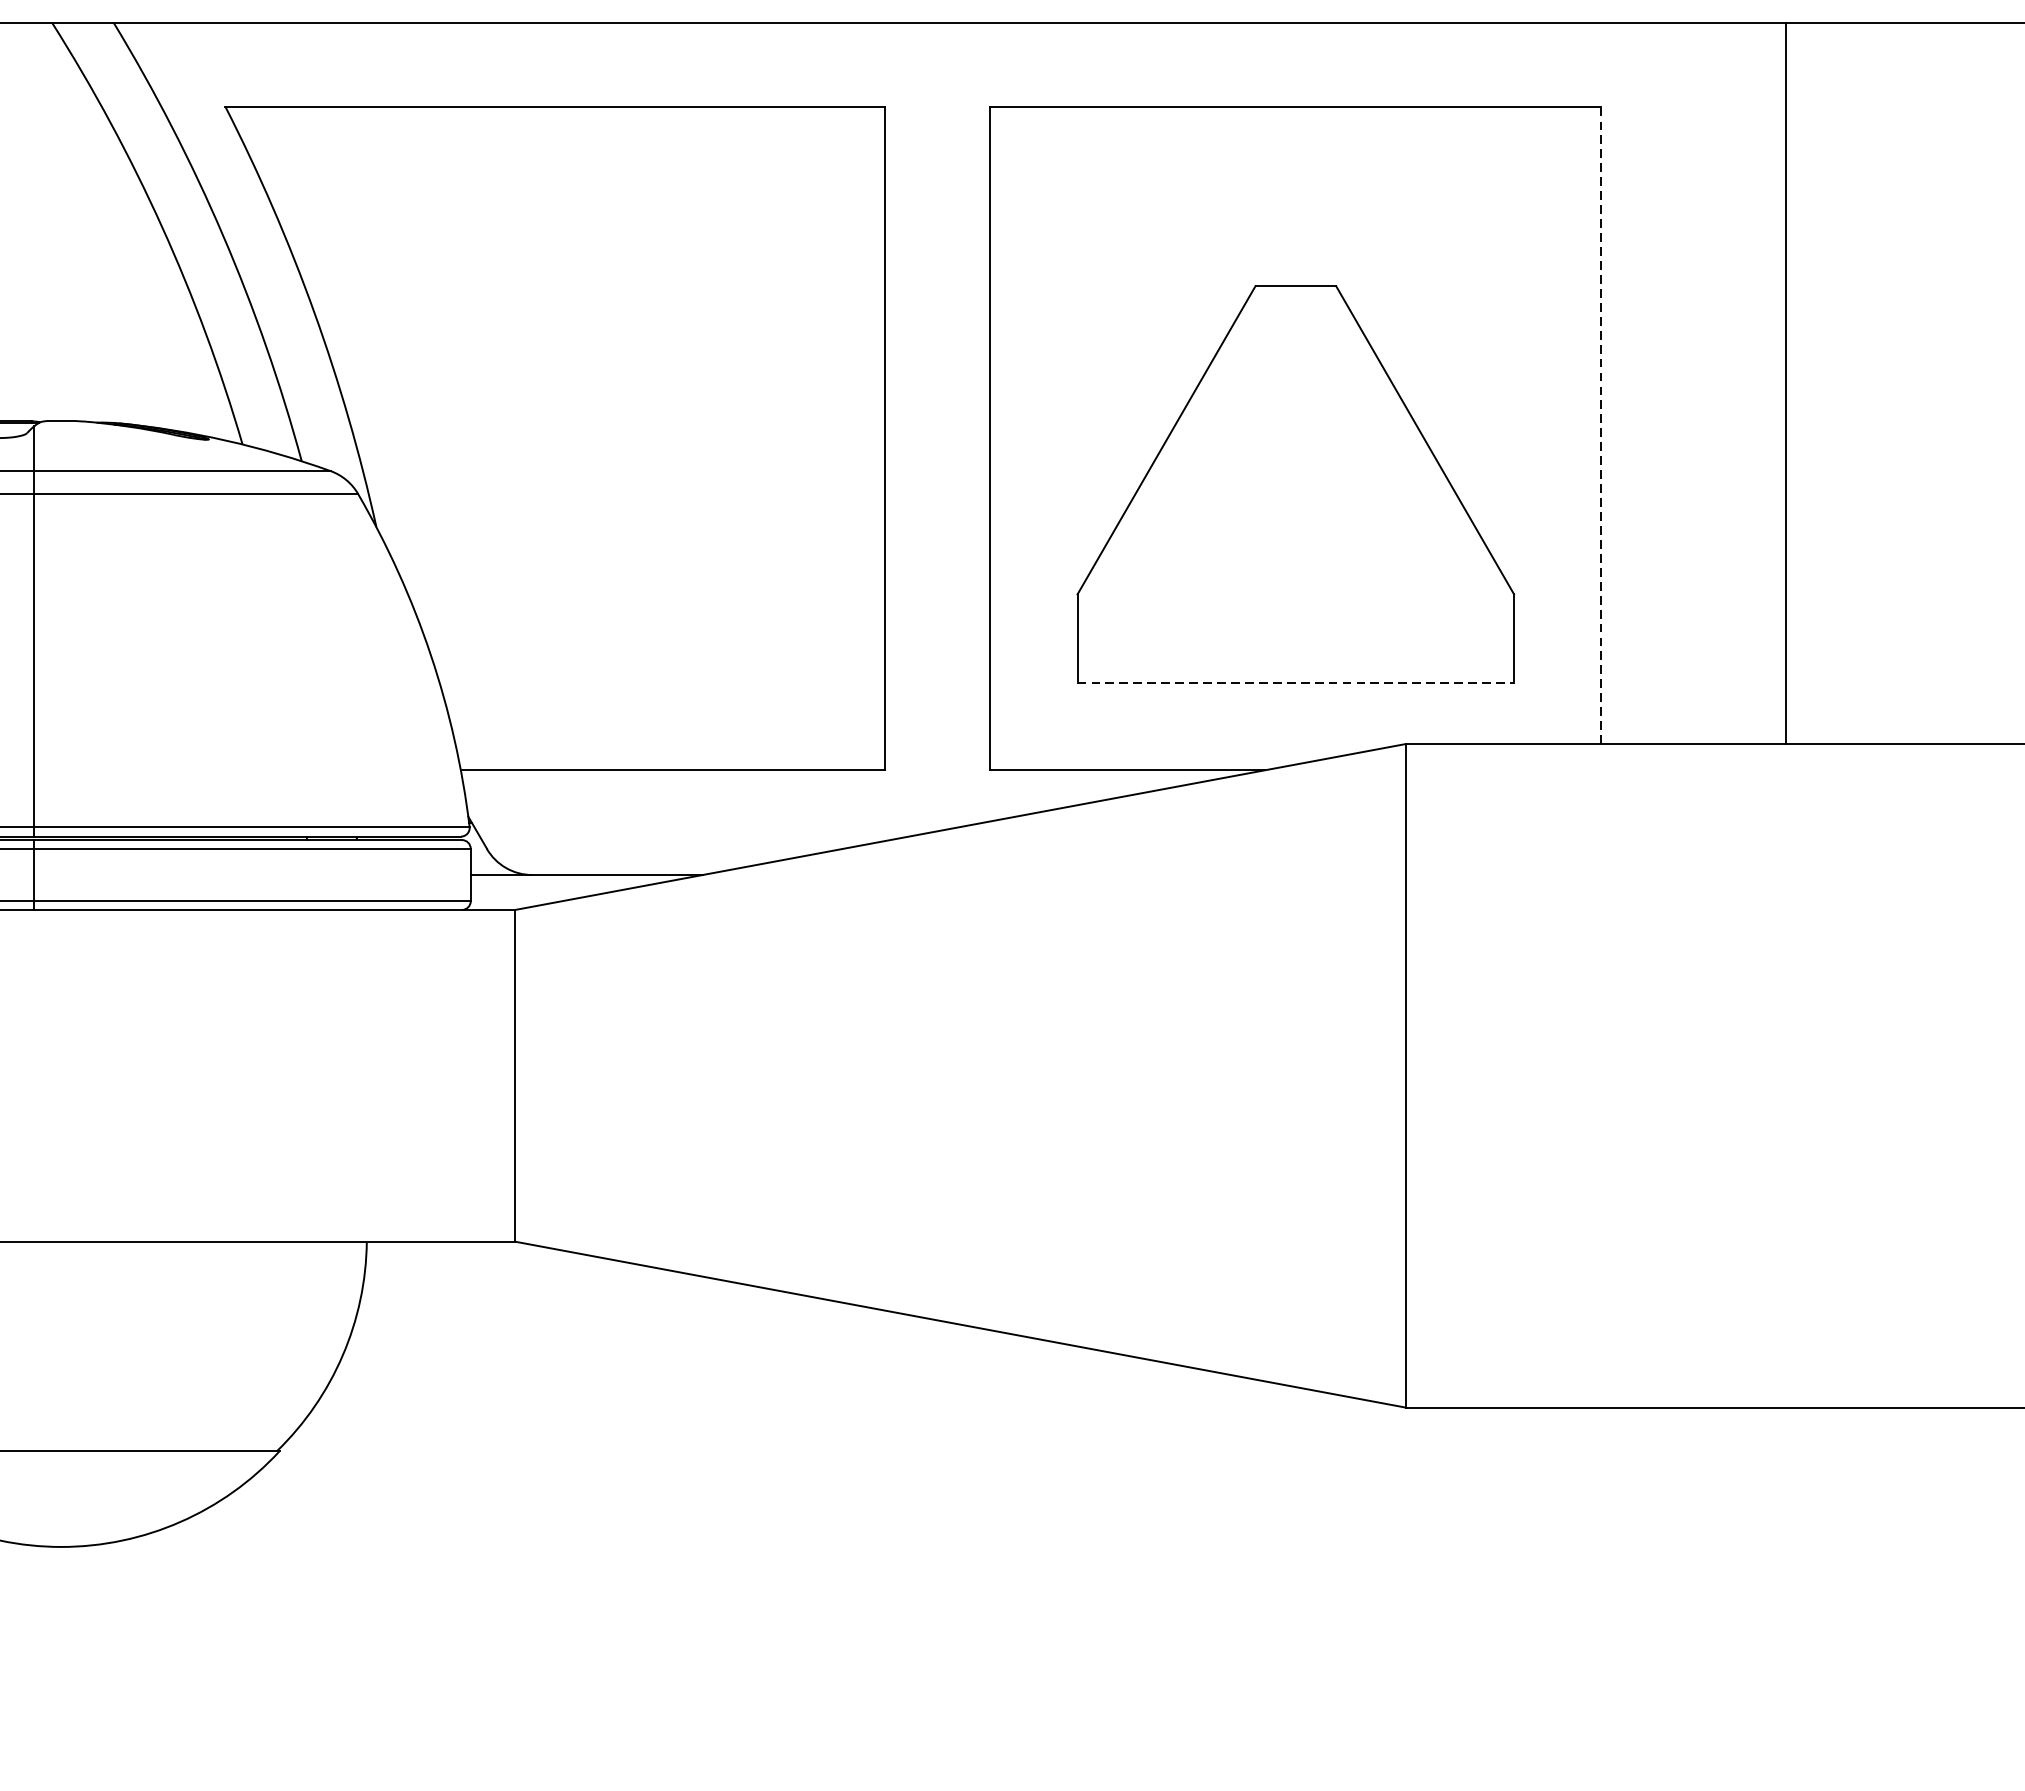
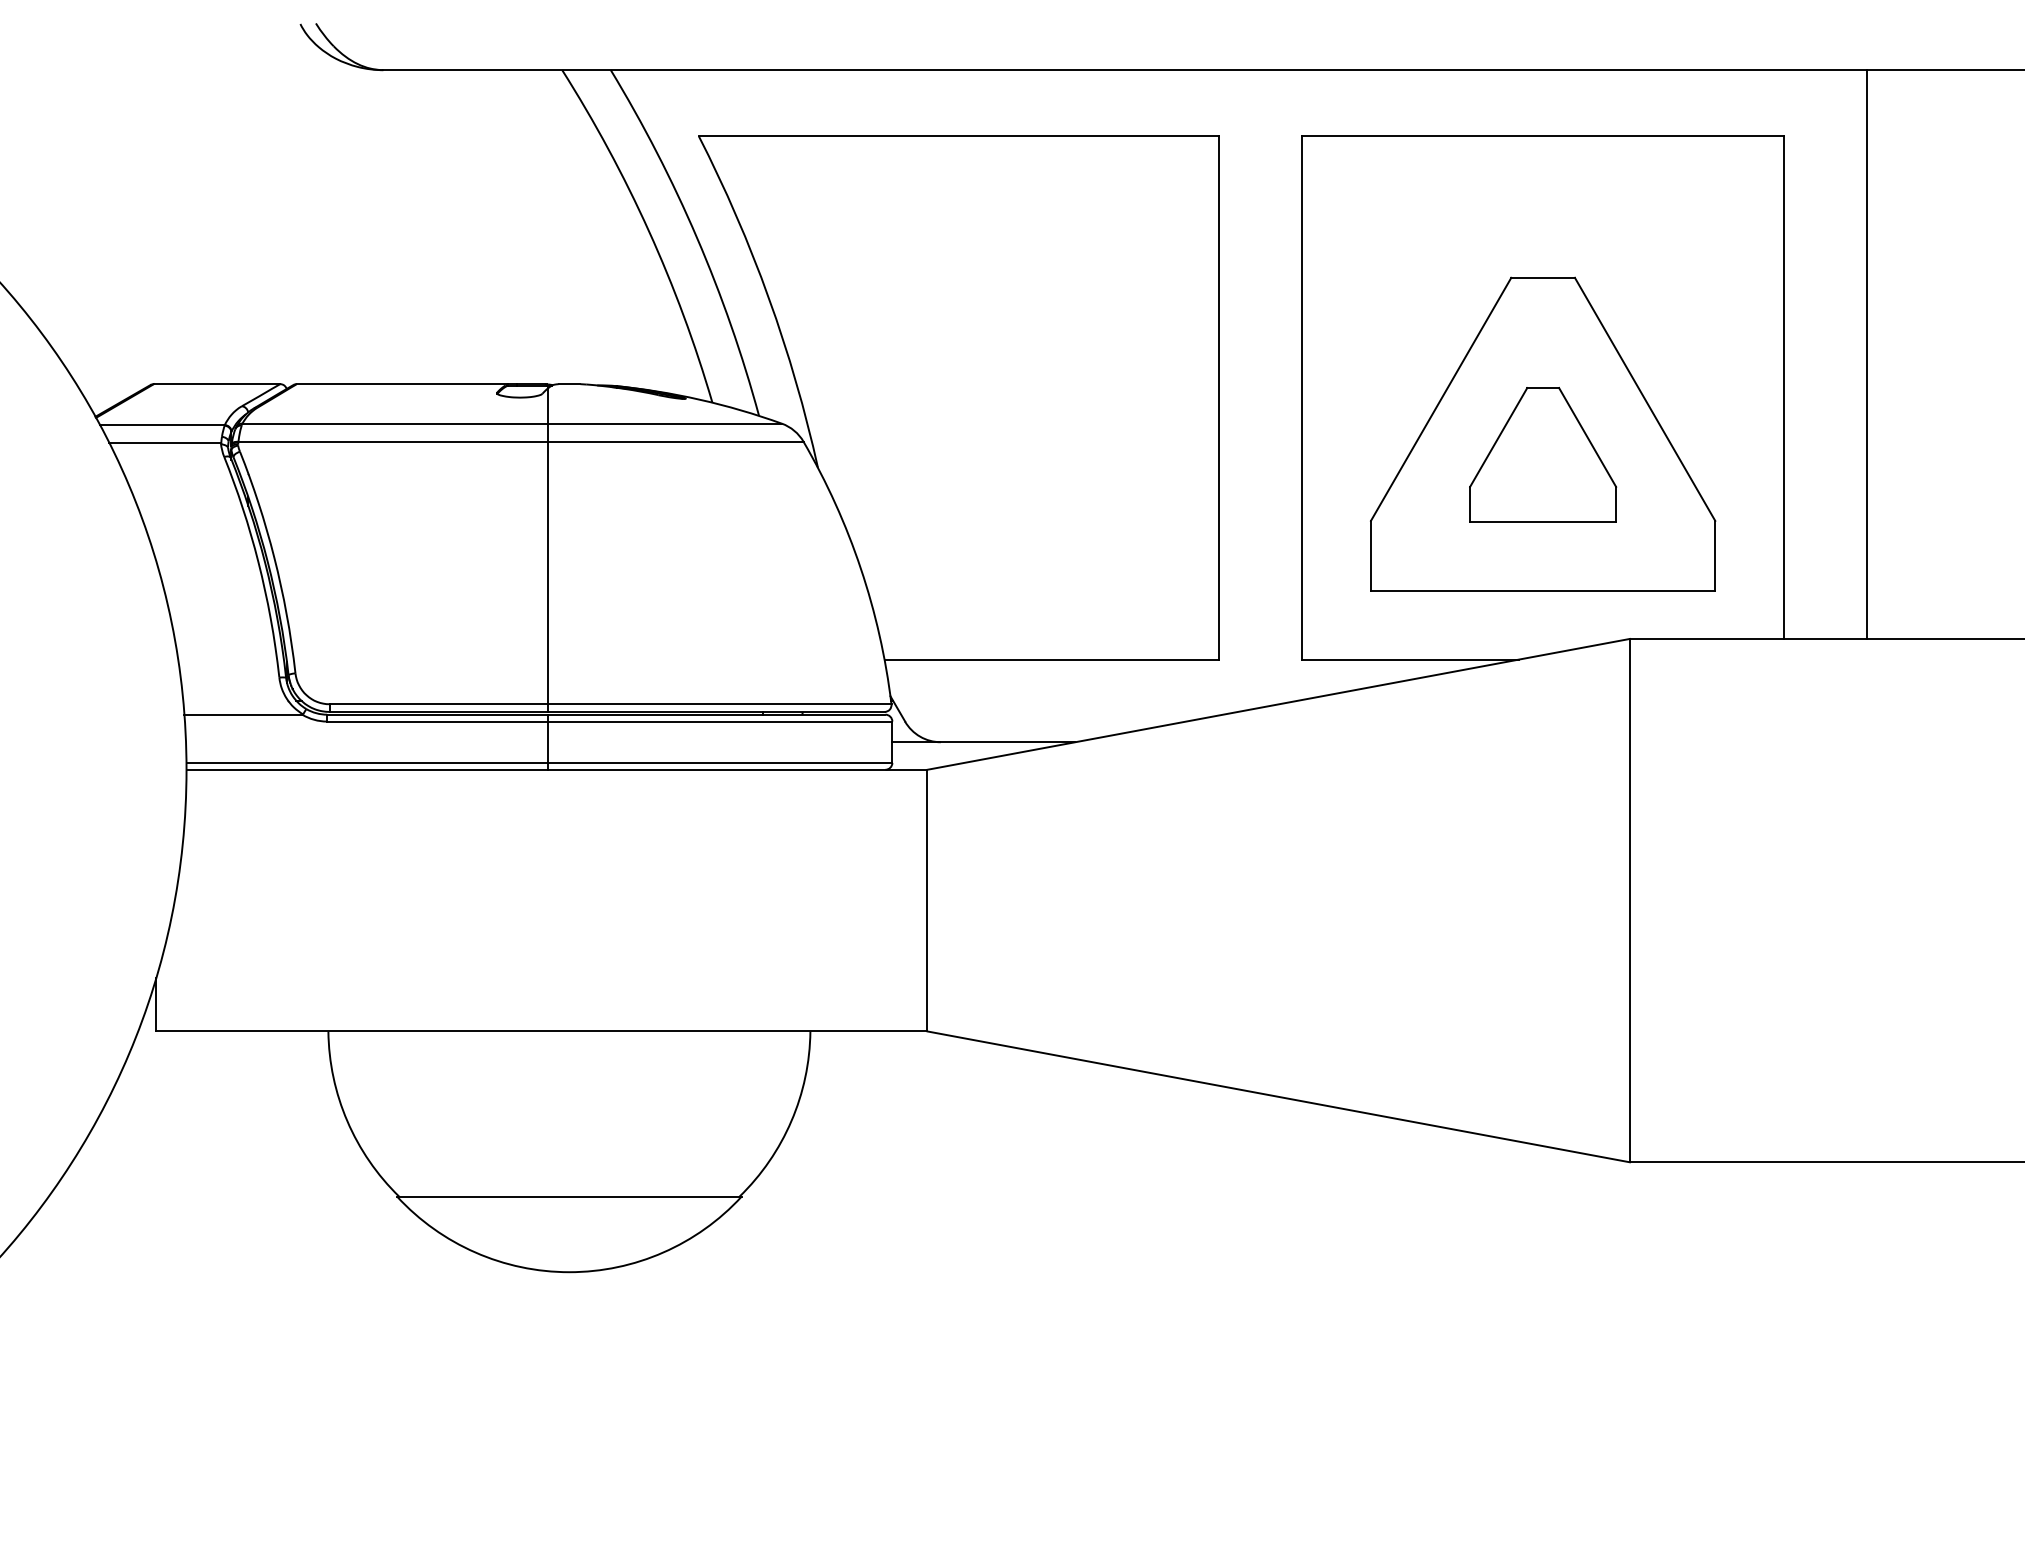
line: (1785, 383) -> (1866, 354), moved
line: (1601, 425) -> (1784, 387), dashed -> solid
part: (1296, 510) -> (1543, 454), added
line: (1296, 682) -> (1543, 590), dashed -> solid

